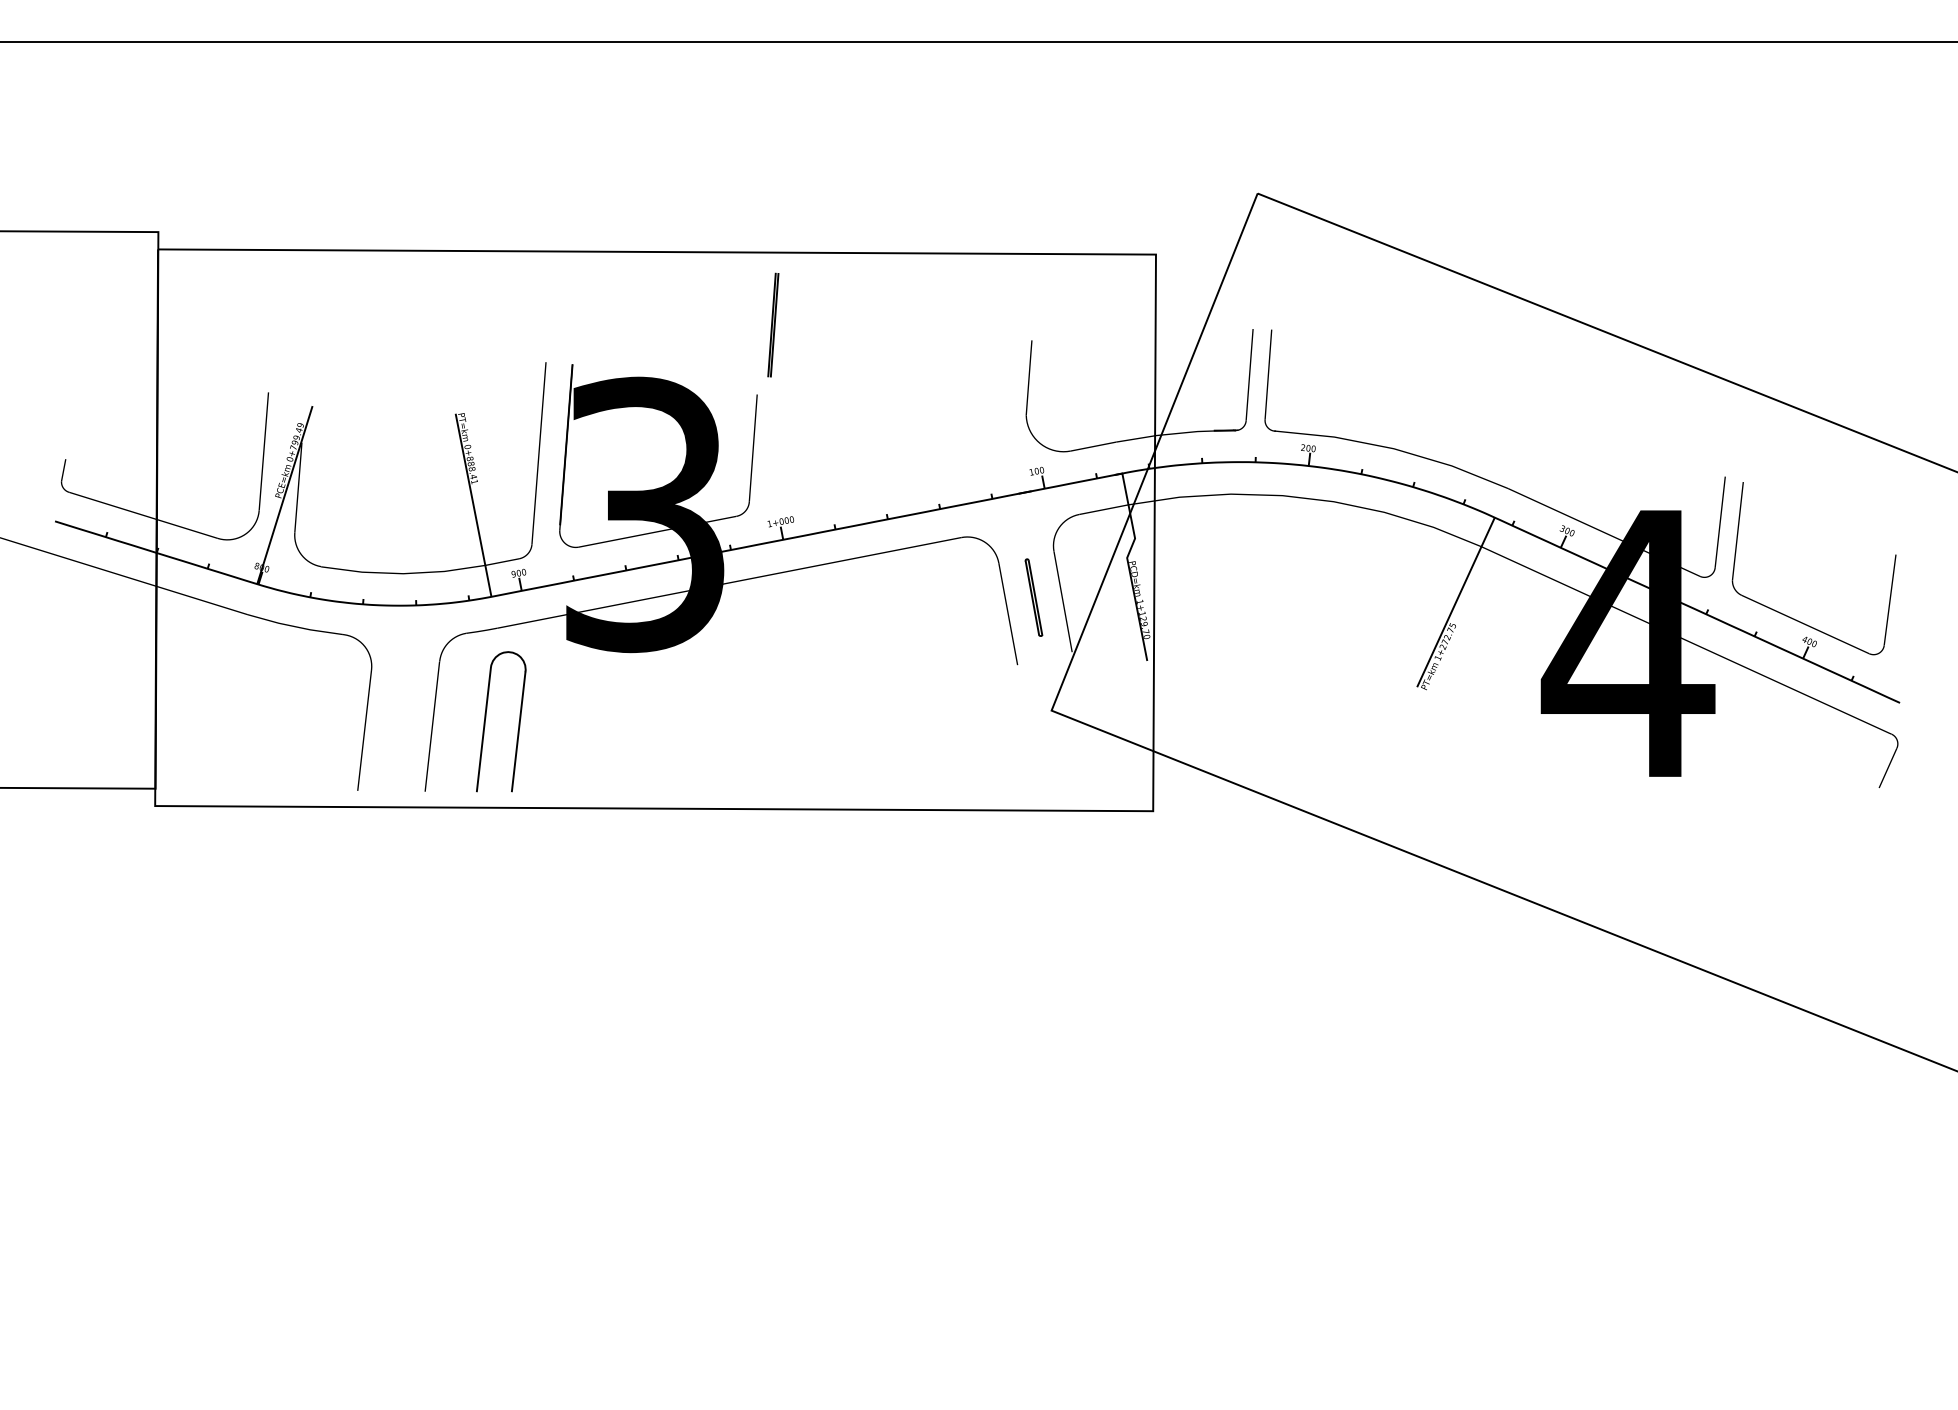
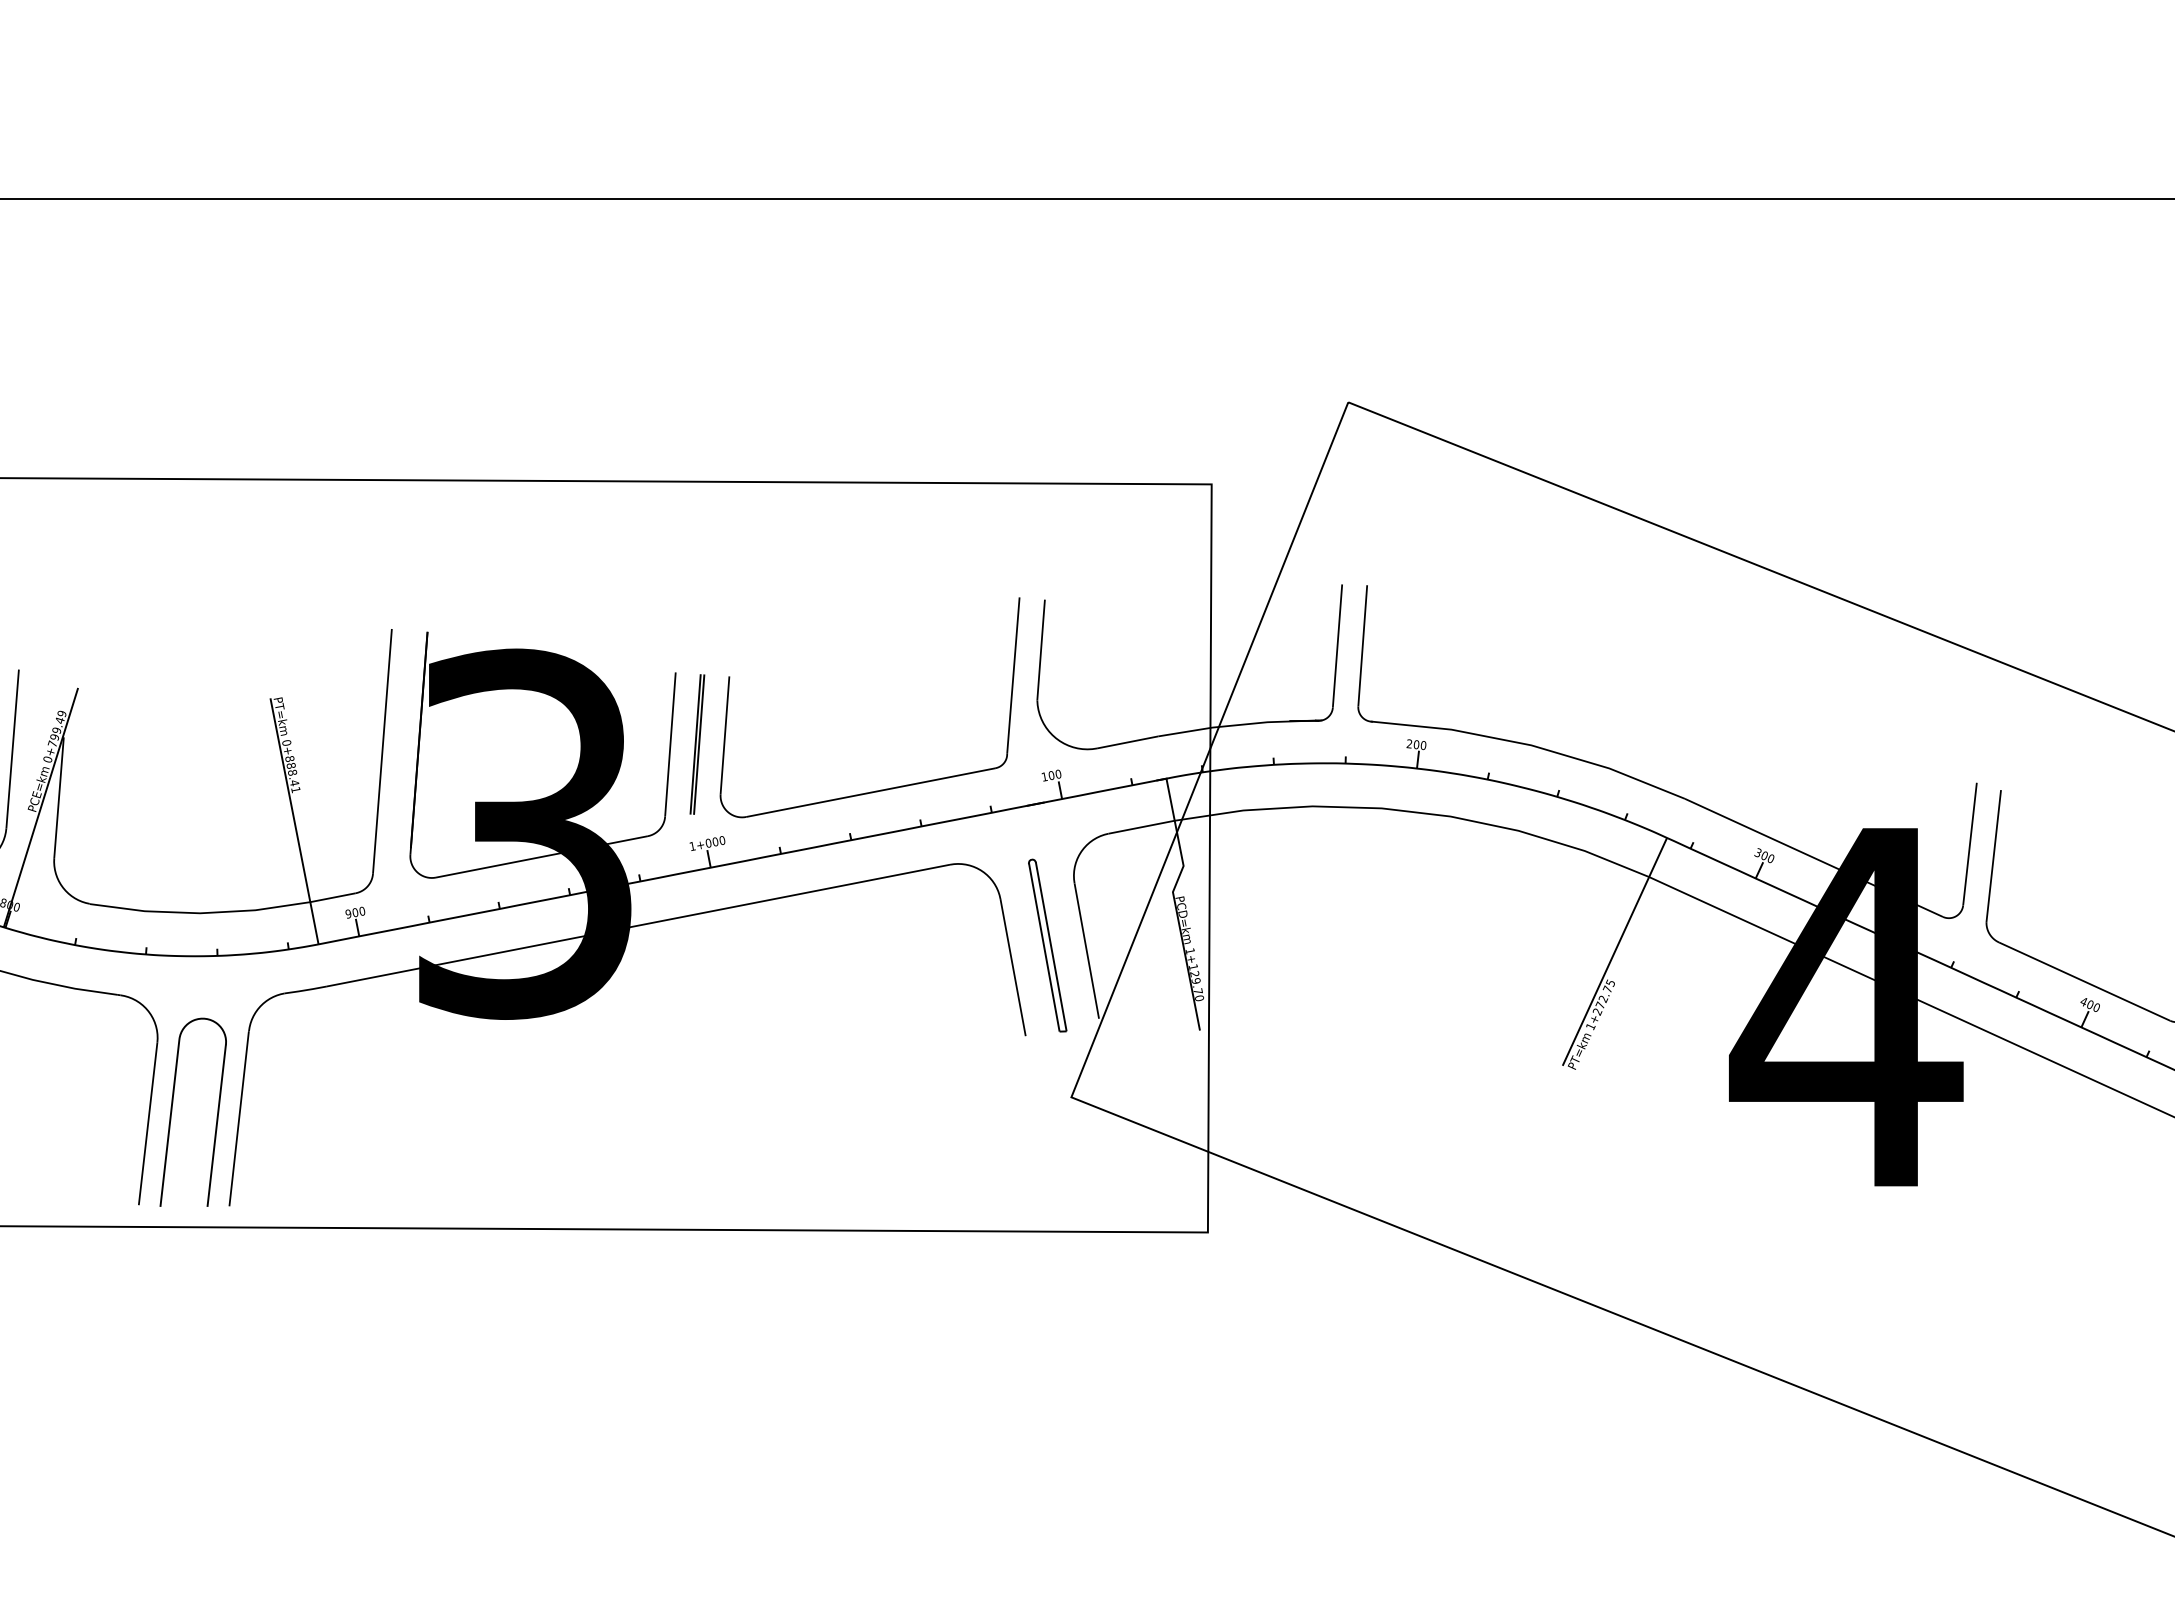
part: (773, 324) -> (697, 743), moved
part: (909, 481) -> (880, 789), added
part: (1033, 597) -> (1047, 945), size x1.67
part: (486, 718) -> (173, 1107), moved

